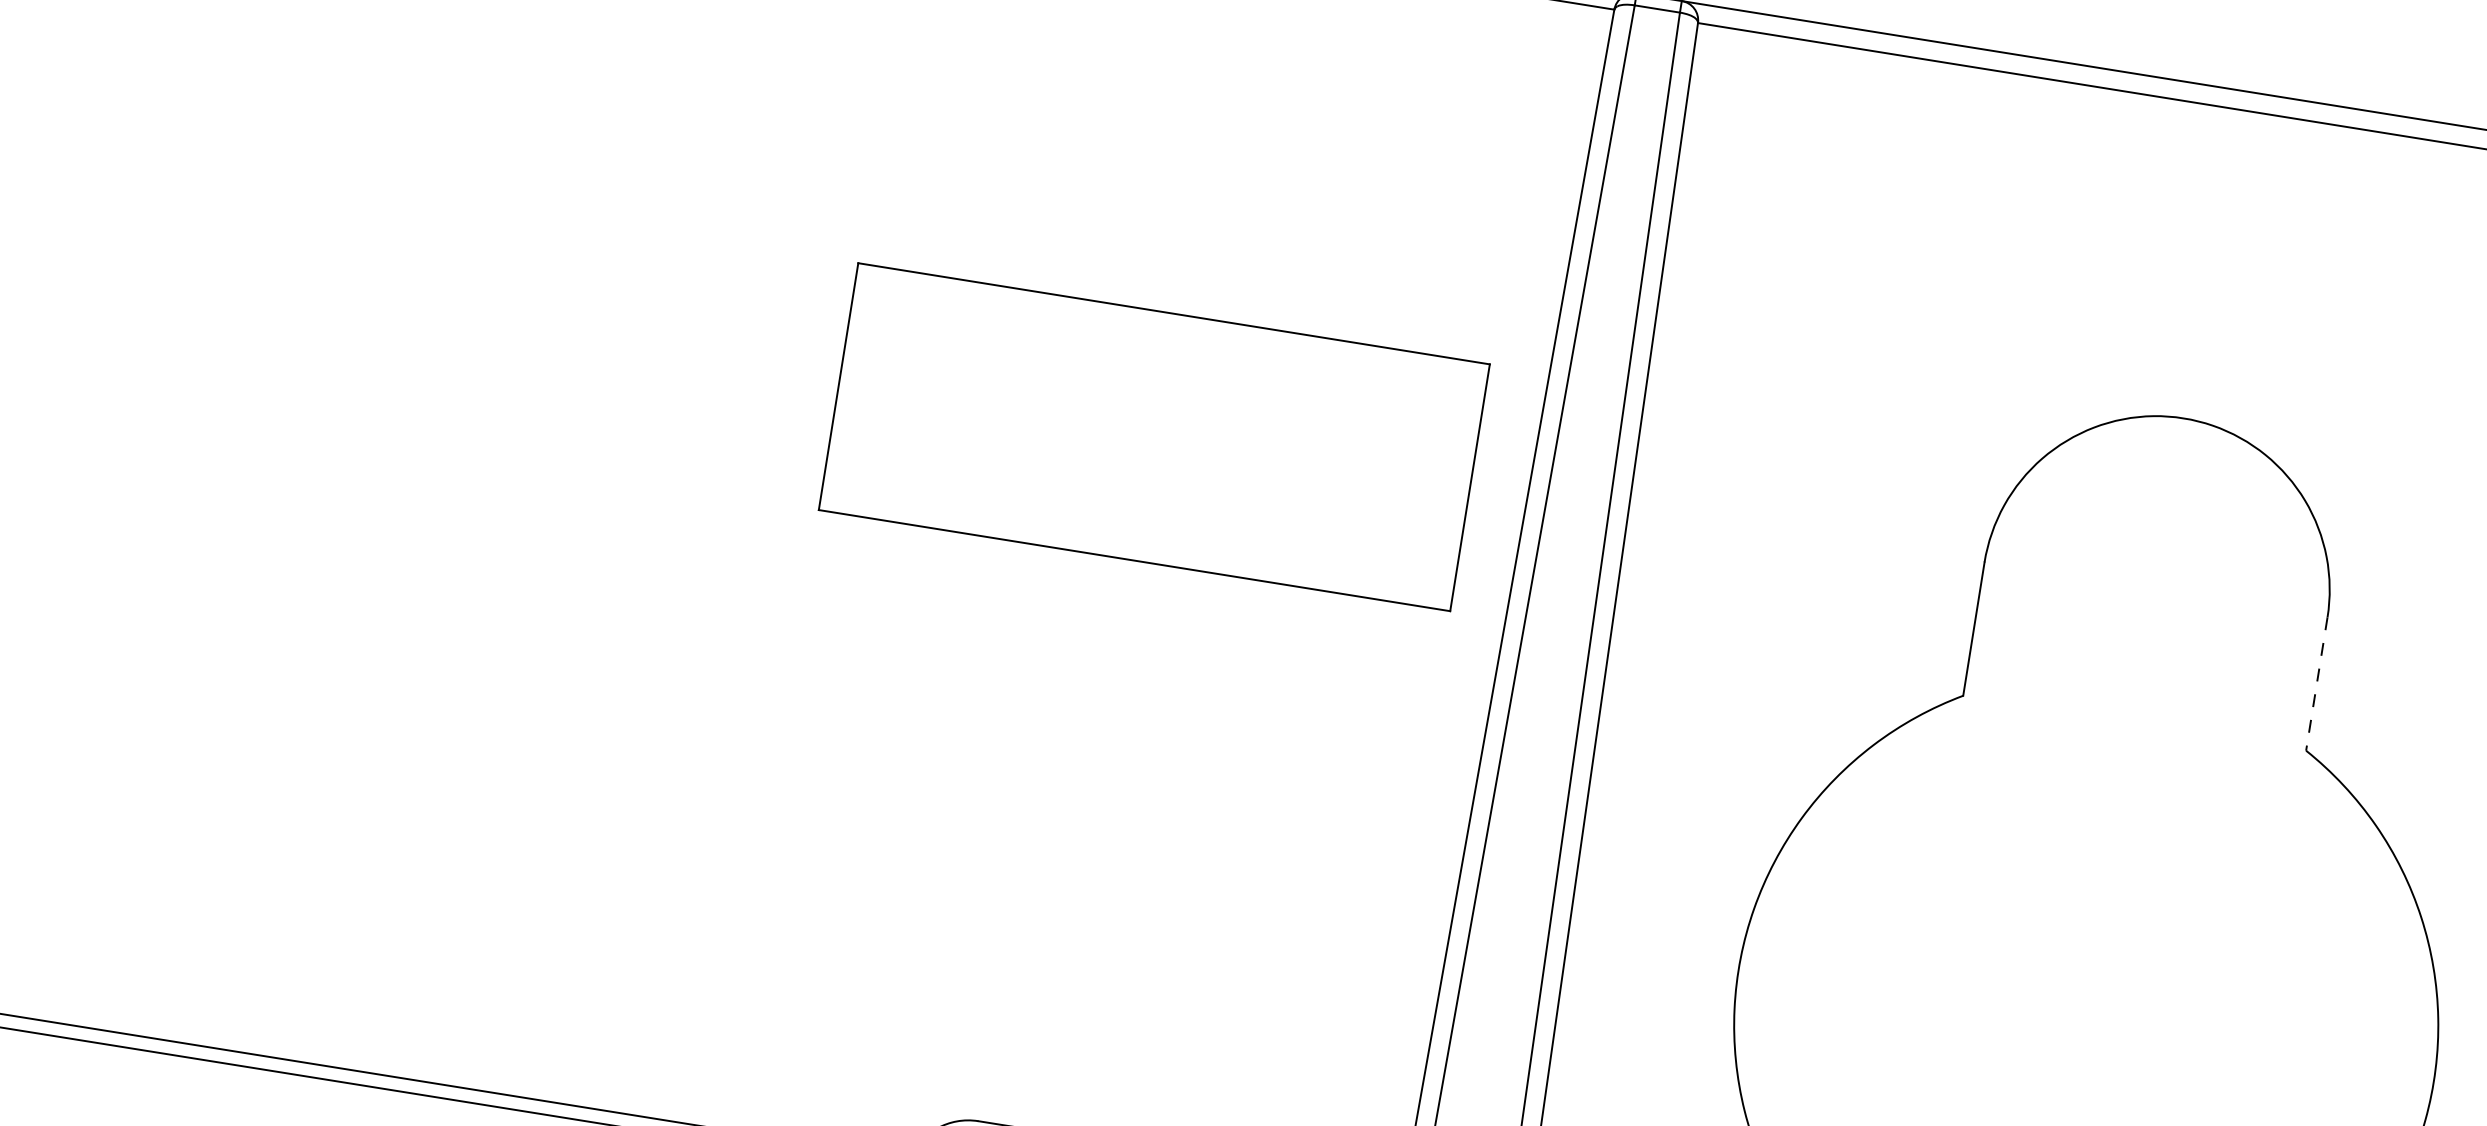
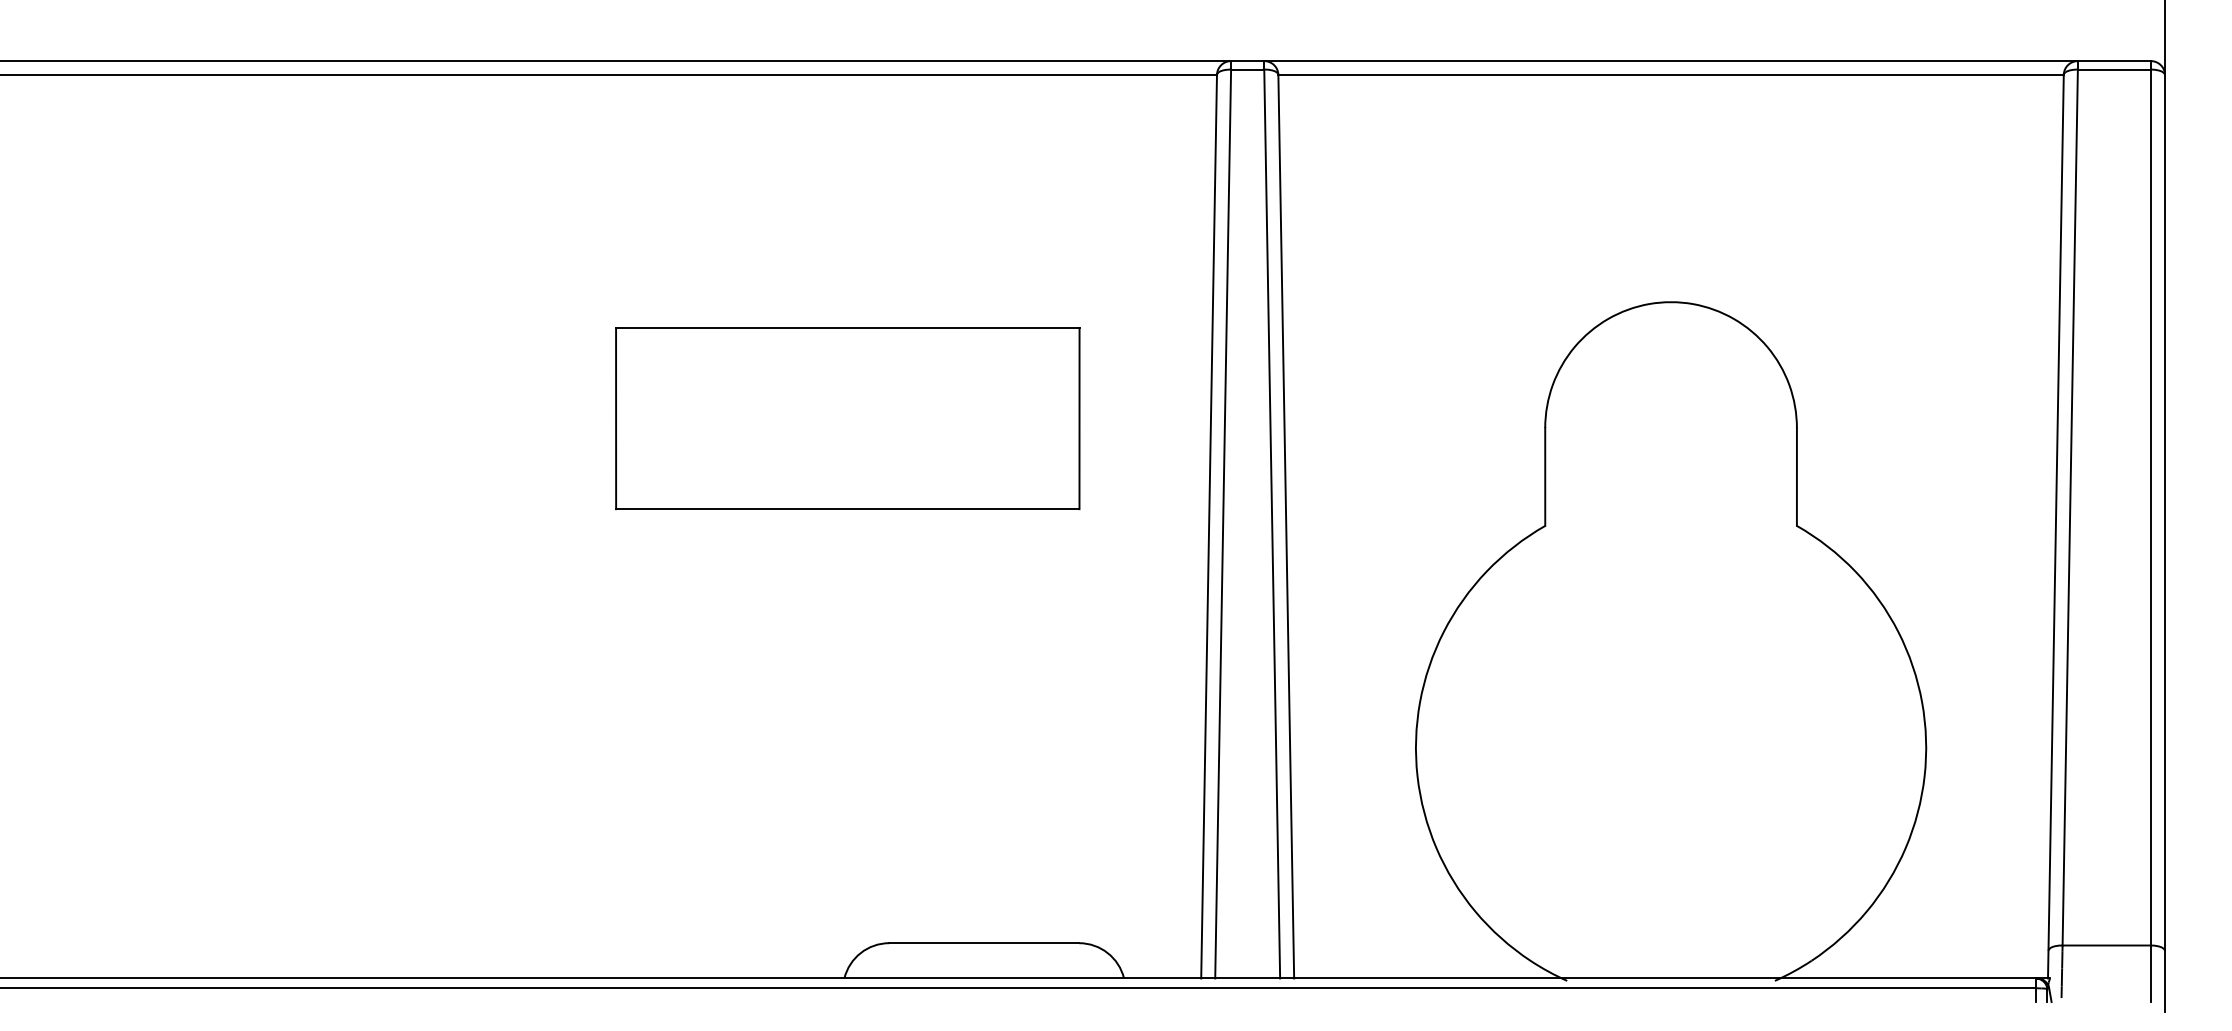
part: (1153, 436) -> (847, 418), moved
line: (2316, 684) -> (1796, 477), dashed -> solid

